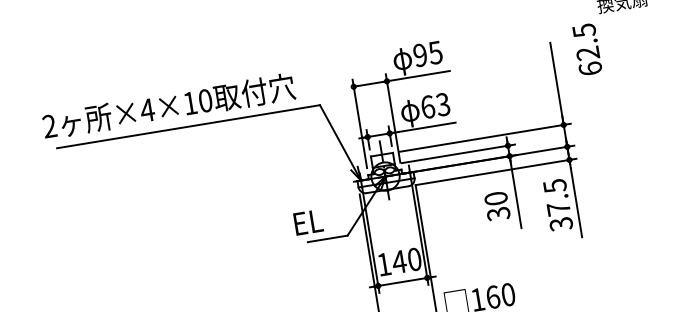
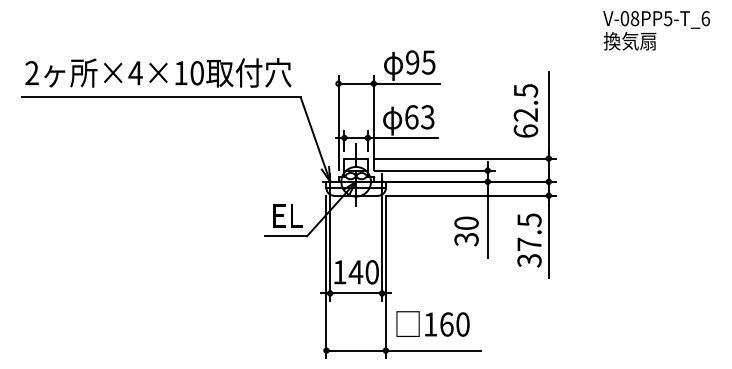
text: (586, 49) -> (525, 110), moved
text: (168, 106) -> (158, 72), moved
text: (308, 221) -> (287, 215), moved

